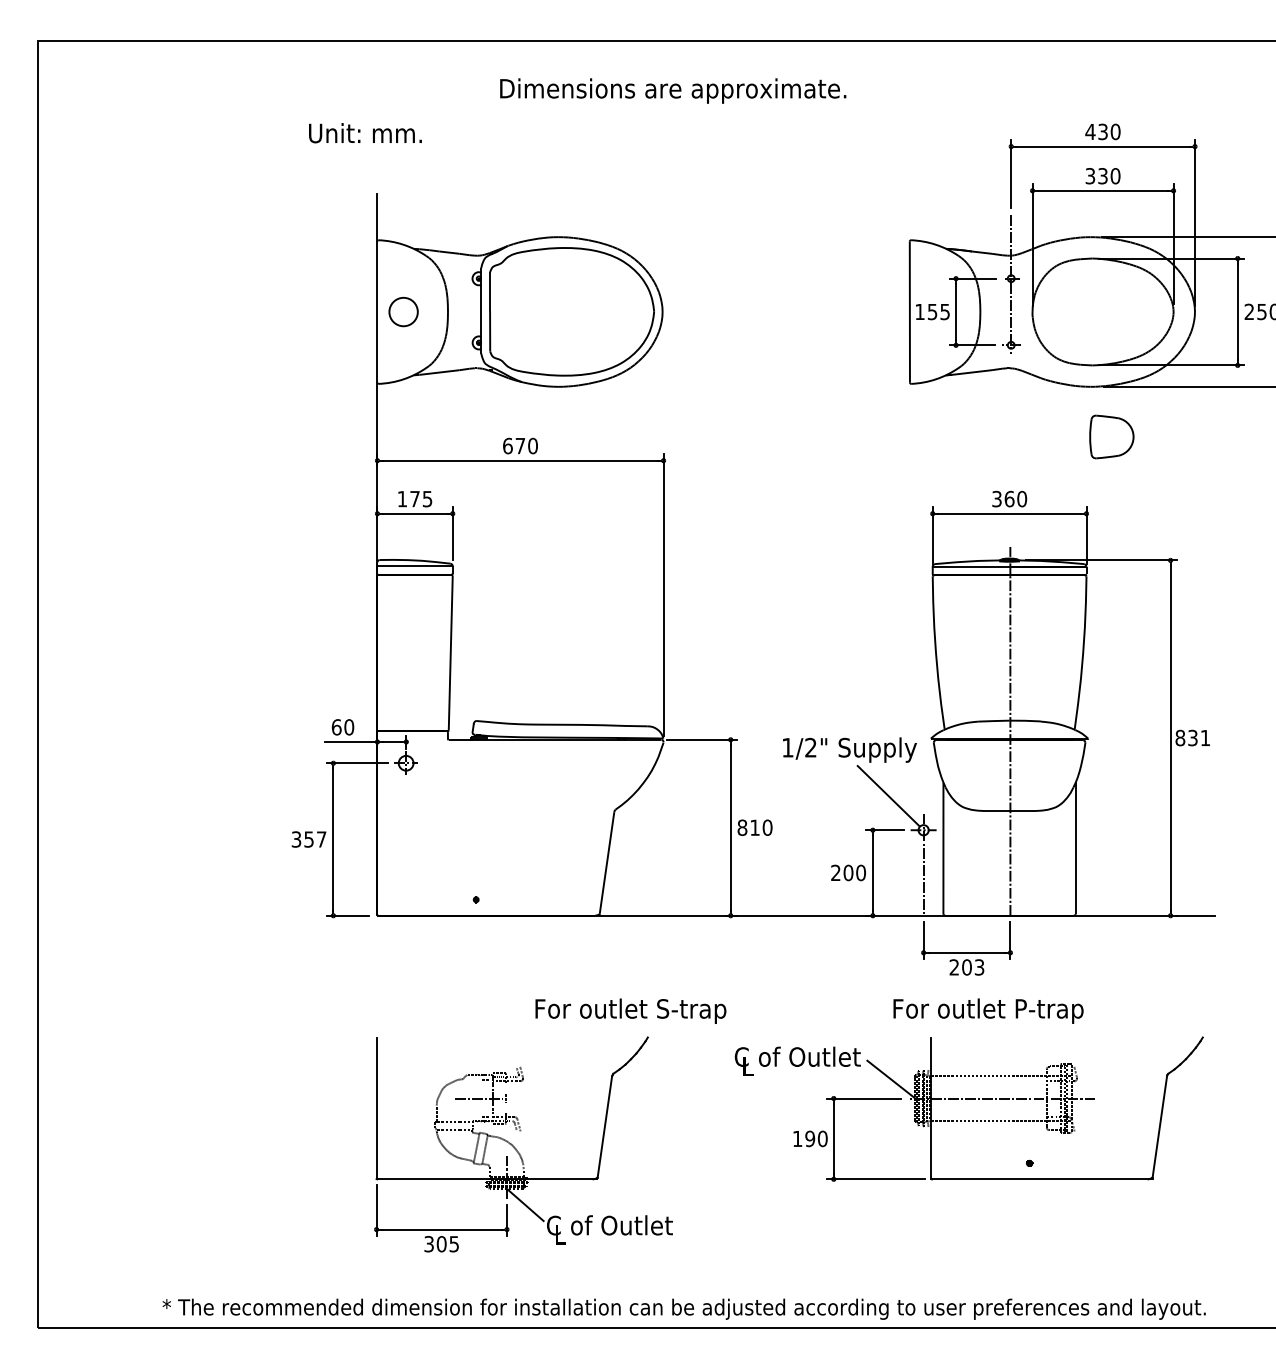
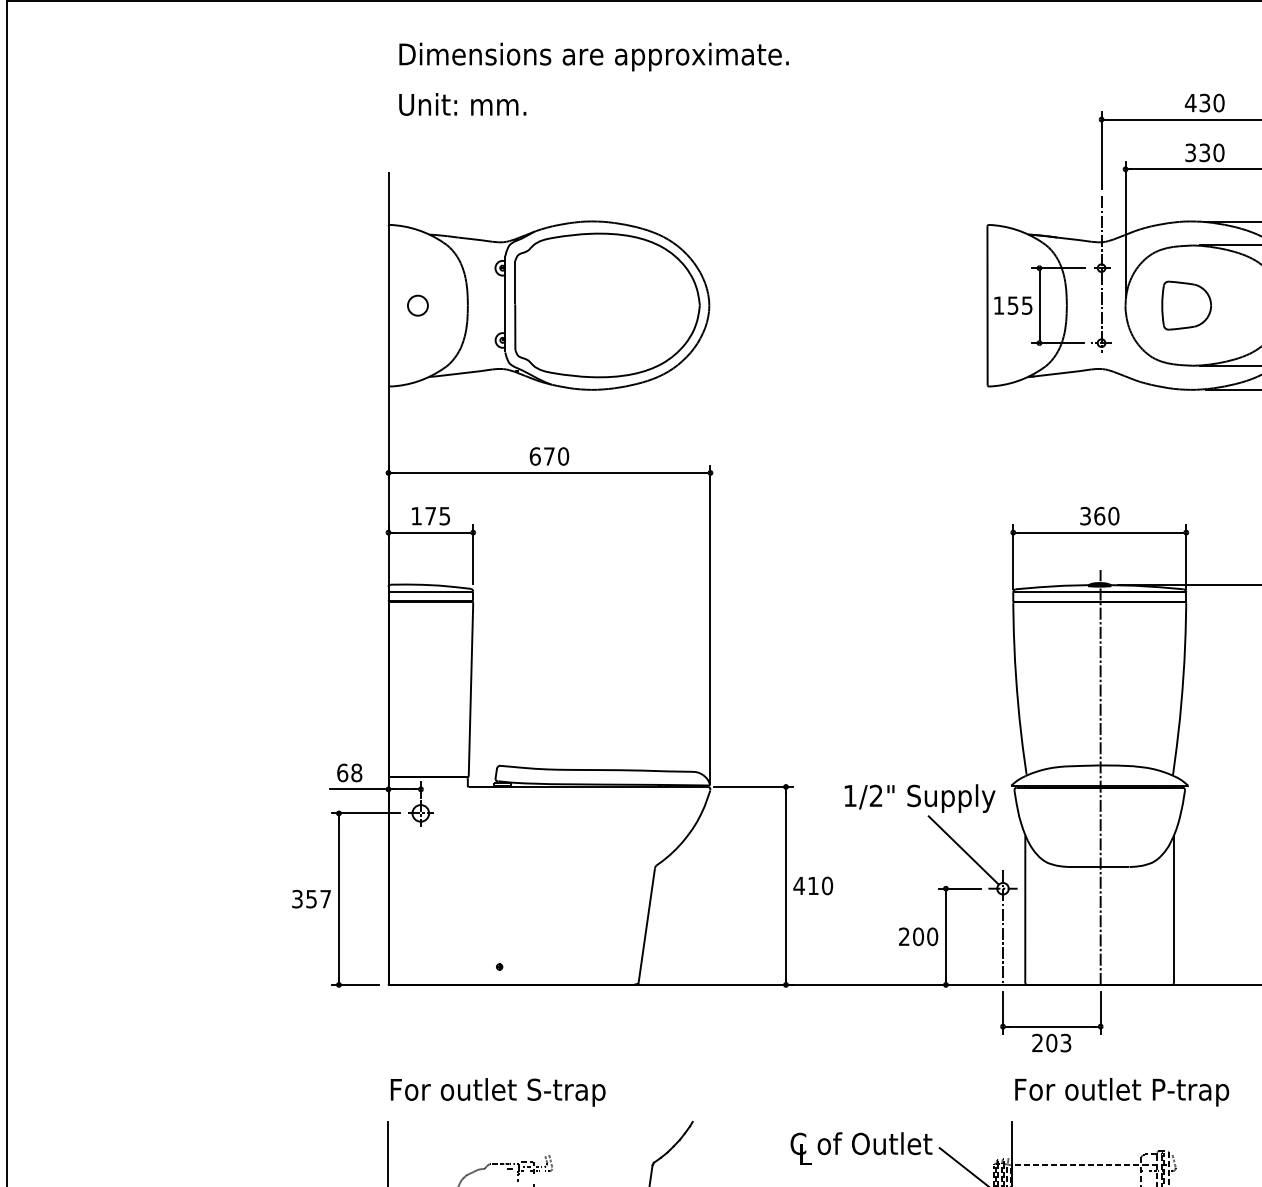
text: (673, 90) -> (594, 56), moved
text: (365, 133) -> (462, 104), moved
circle: (403, 311) -> (417, 305), size x0.62
part: (1111, 436) -> (1186, 305), moved
text: (349, 727) -> (357, 773), 60 -> 68
text: (742, 827) -> (799, 885), 810 -> 410
text: (630, 1010) -> (497, 1091), moved
text: (988, 1010) -> (1122, 1091), moved

